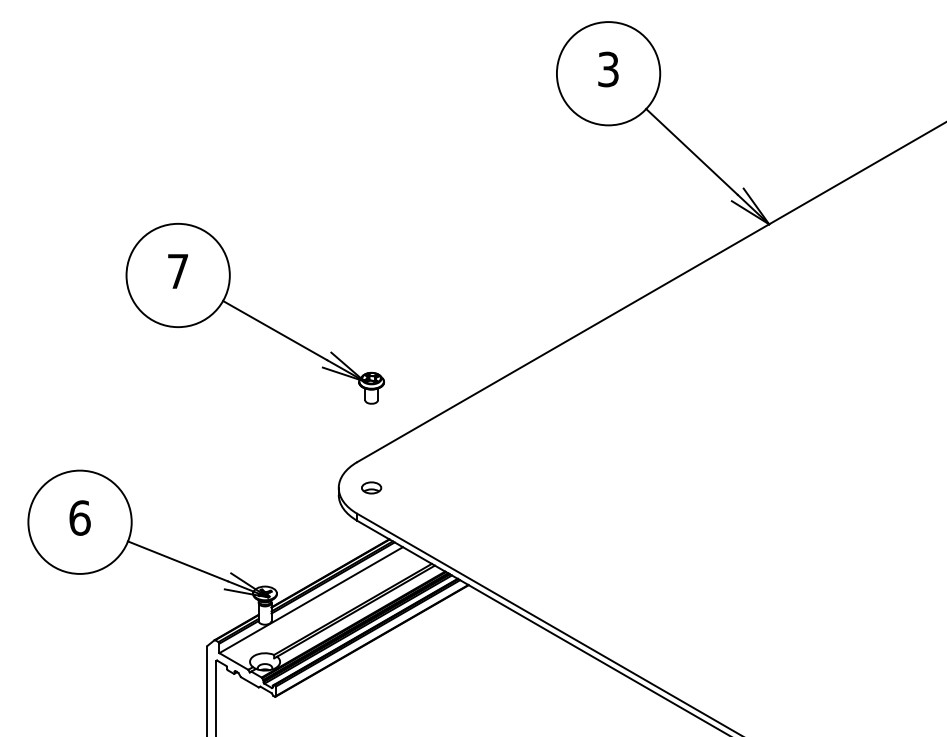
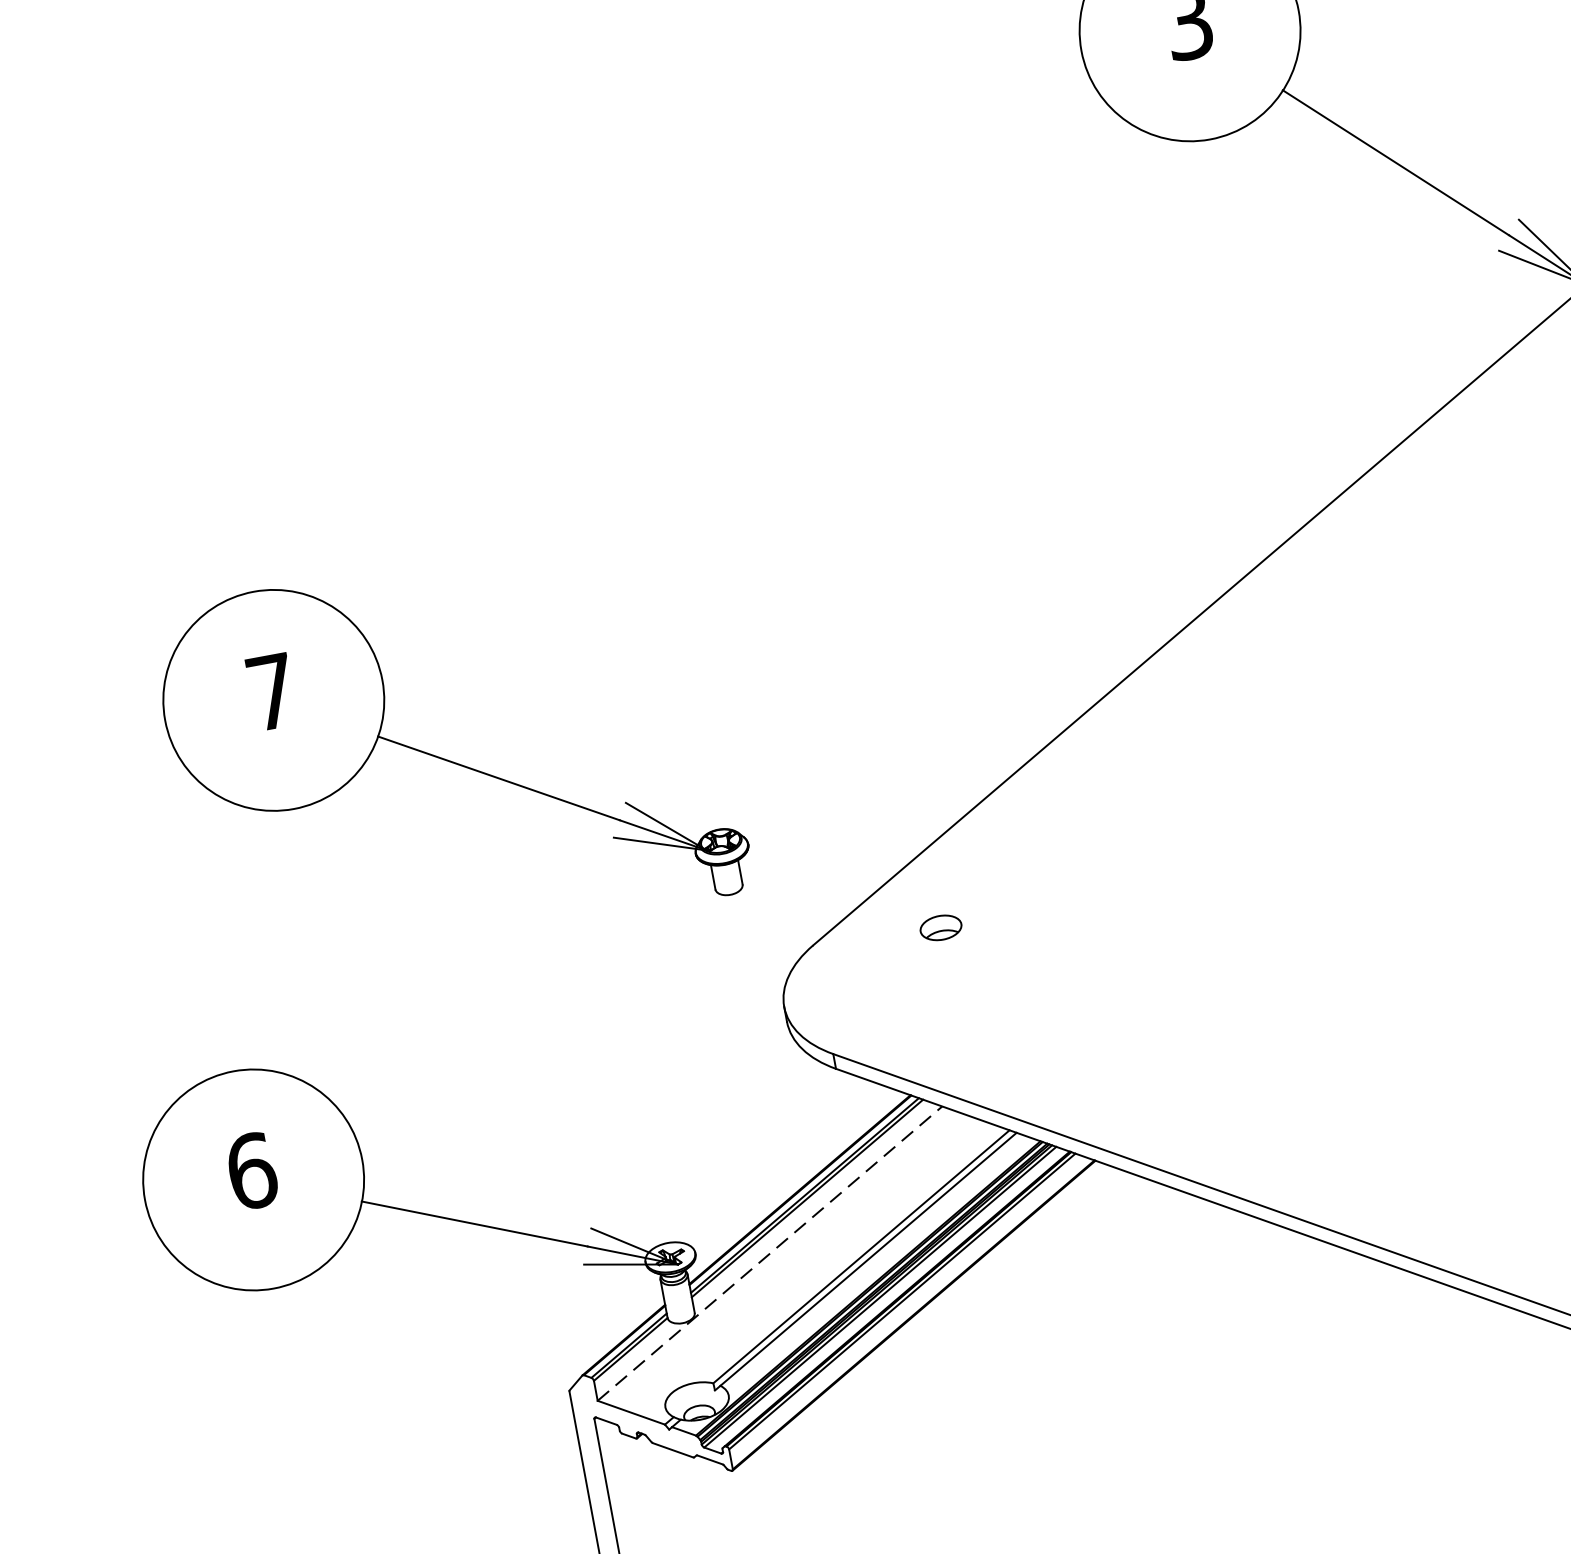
part: (254, 313) -> (449, 750), moved
part: (371, 487) -> (940, 926), moved
line: (311, 600) -> (770, 1254), solid -> dashed

